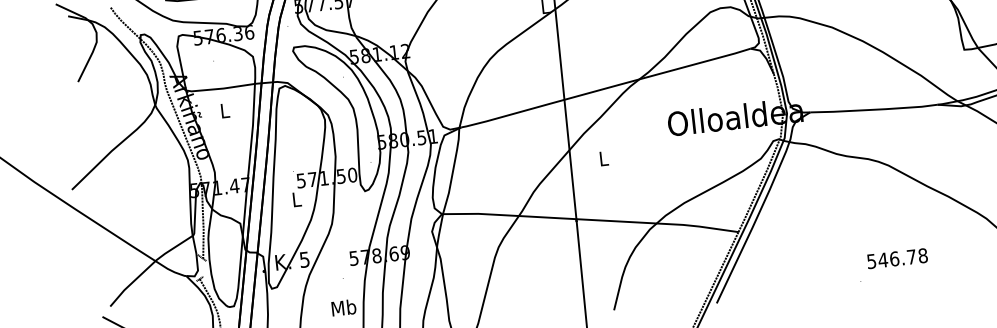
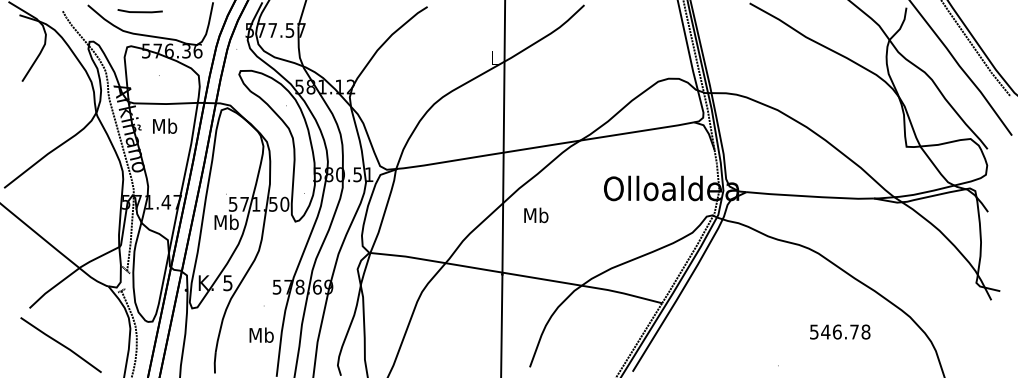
text: (225, 109) -> (165, 125), L -> Mb
text: (604, 158) -> (536, 215), L -> Mb
text: (296, 198) -> (226, 221), L -> Mb
text: (897, 258) -> (840, 331), moved

